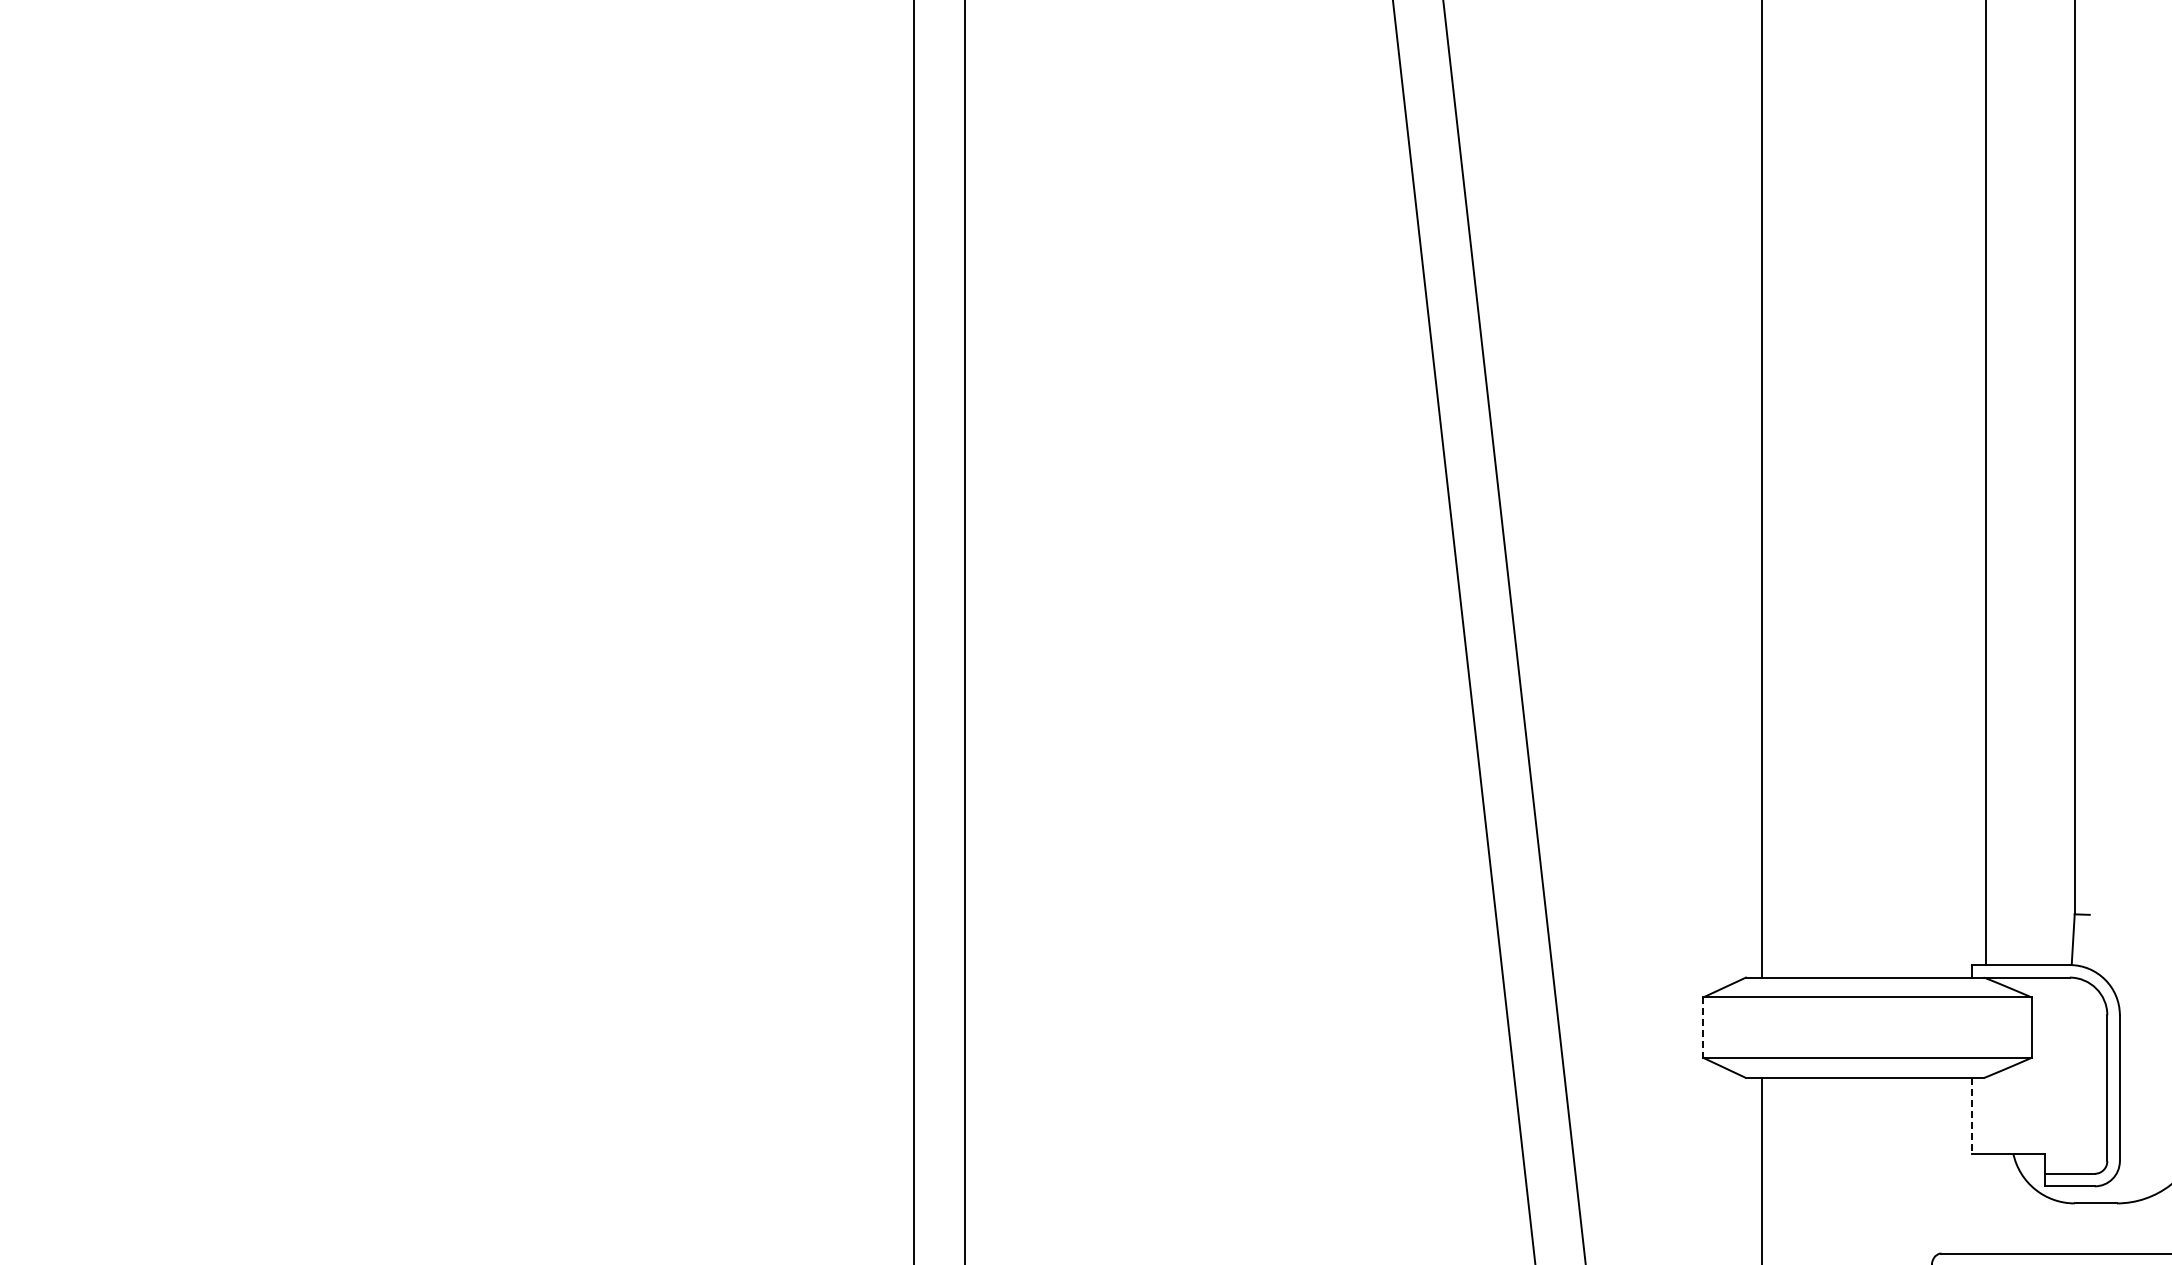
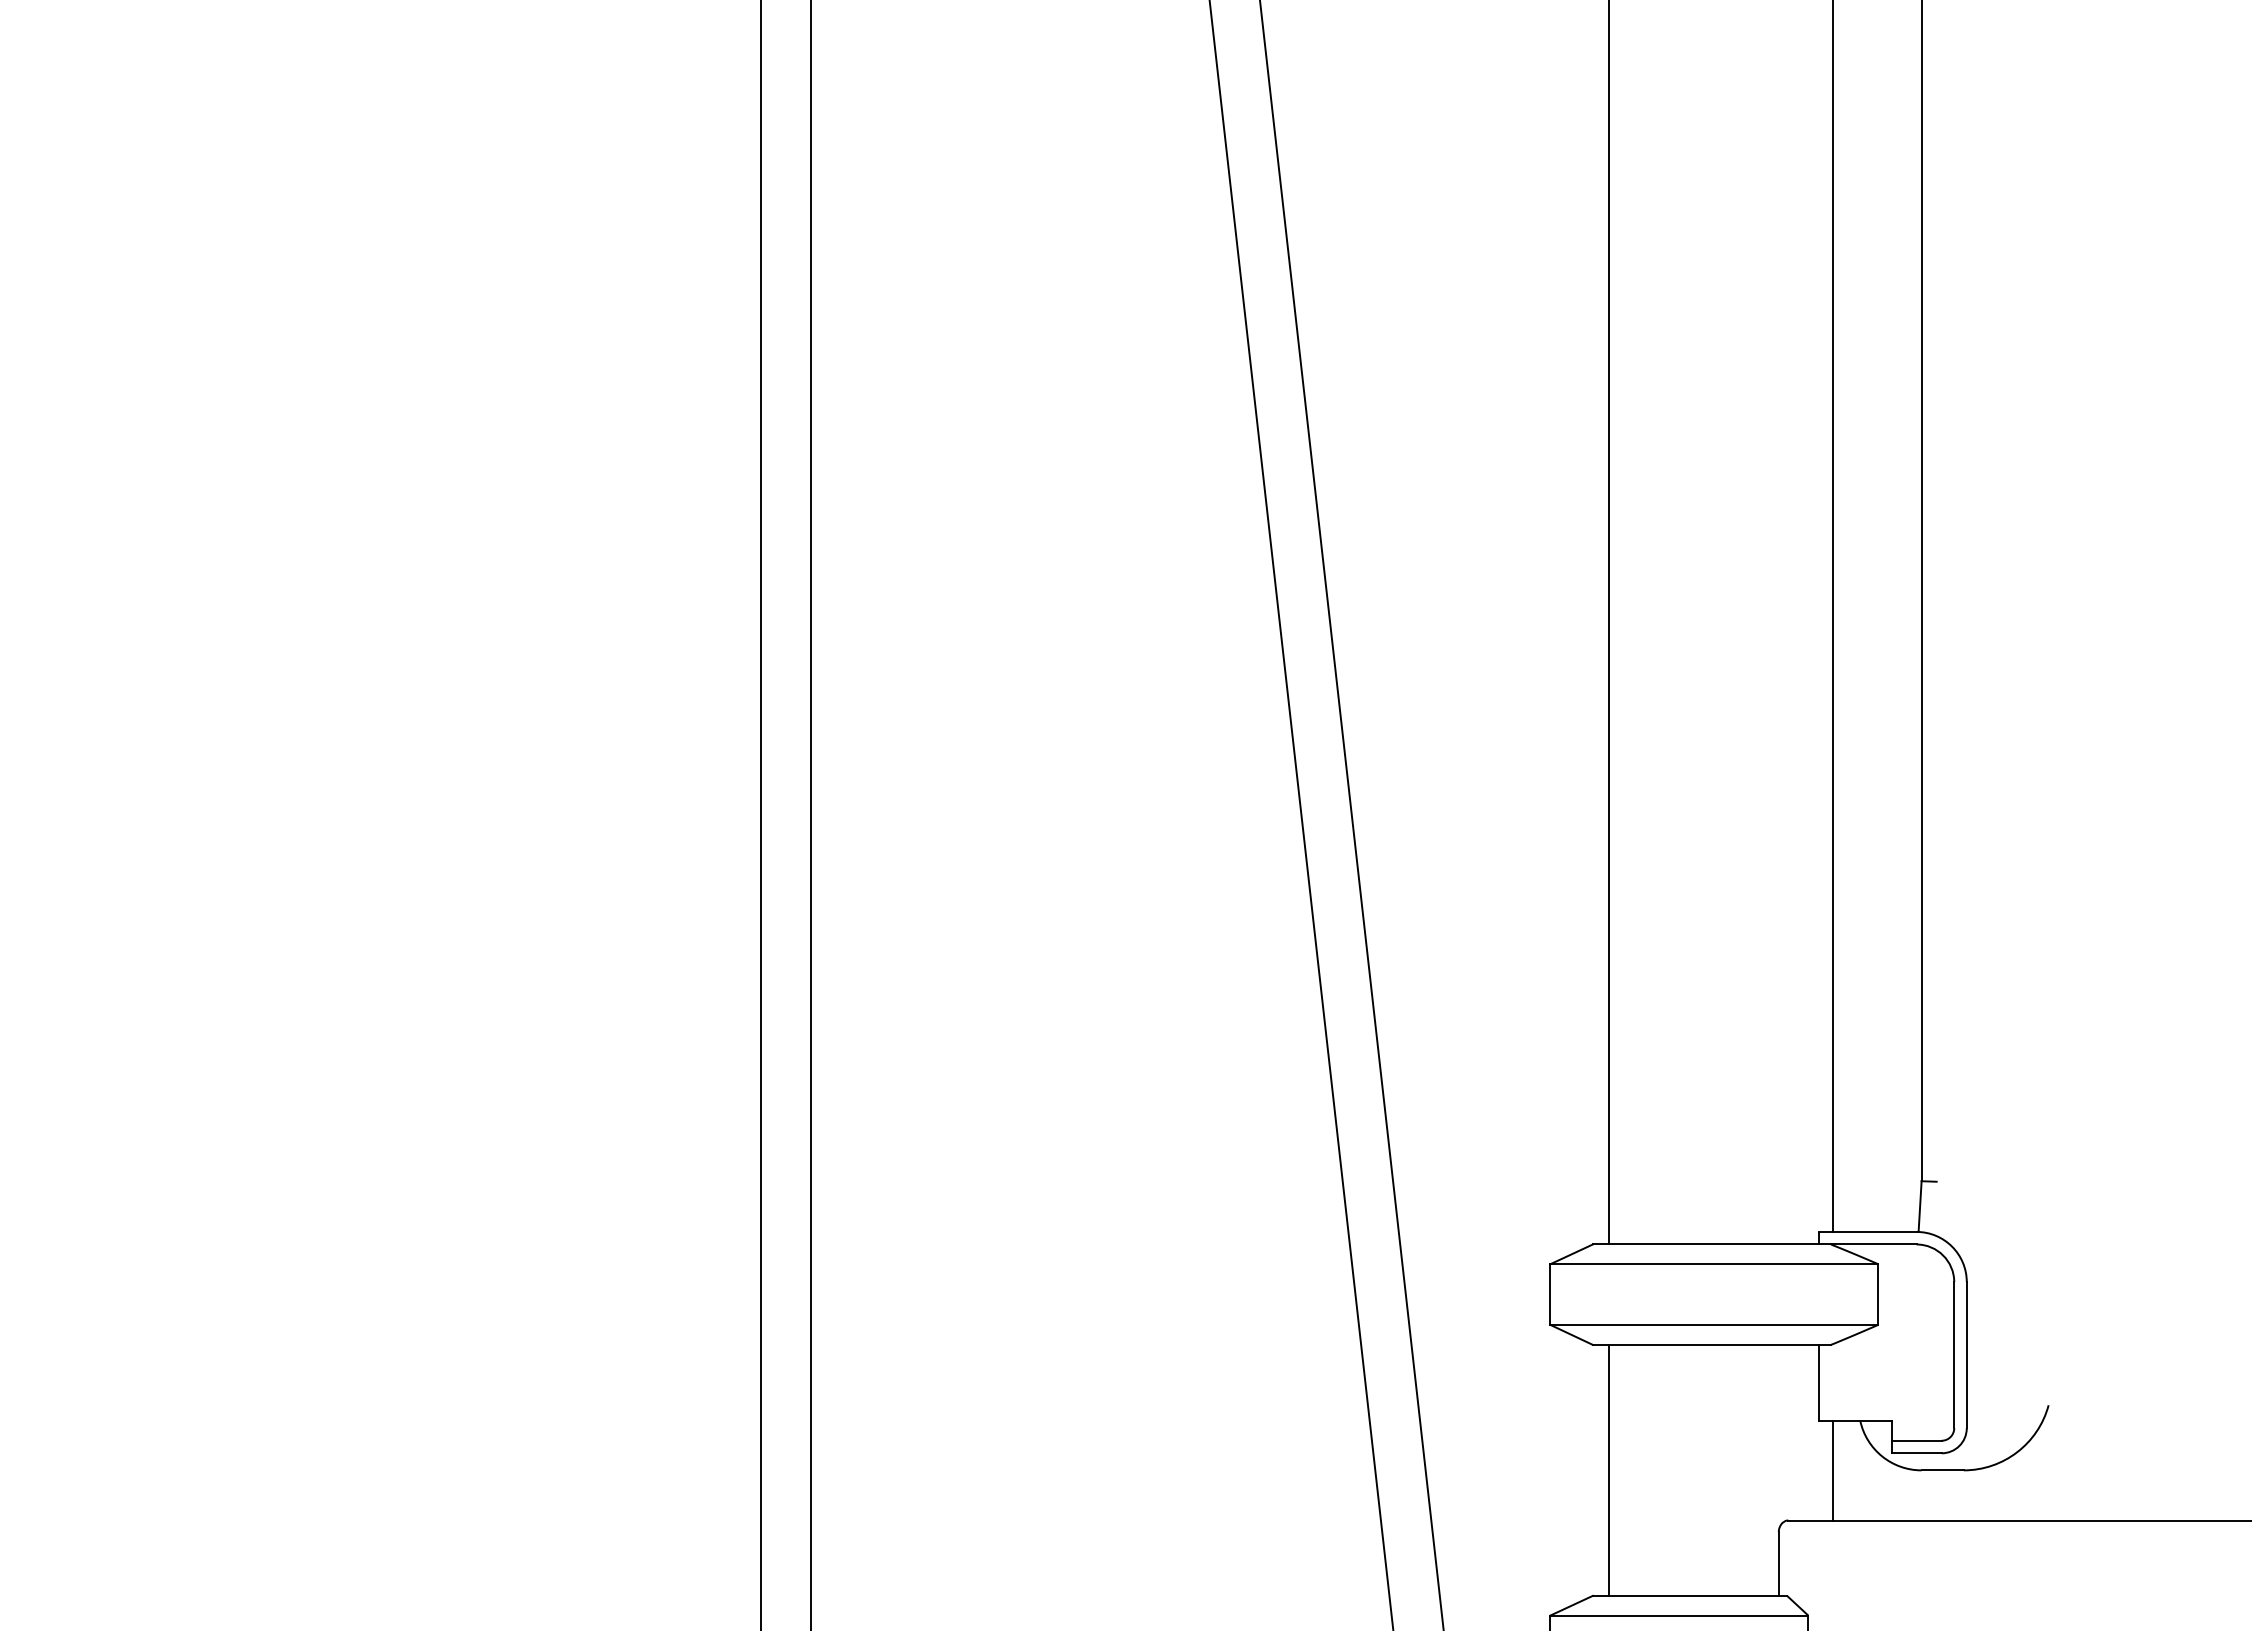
line: (1703, 1028) -> (1550, 1295), dashed -> solid
line: (1971, 1115) -> (1818, 1382), dashed -> solid
line: (1985, 1203) -> (1832, 1470), added

